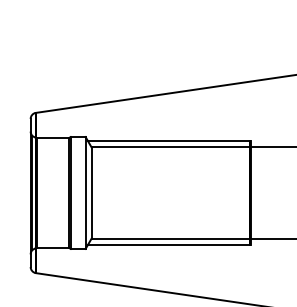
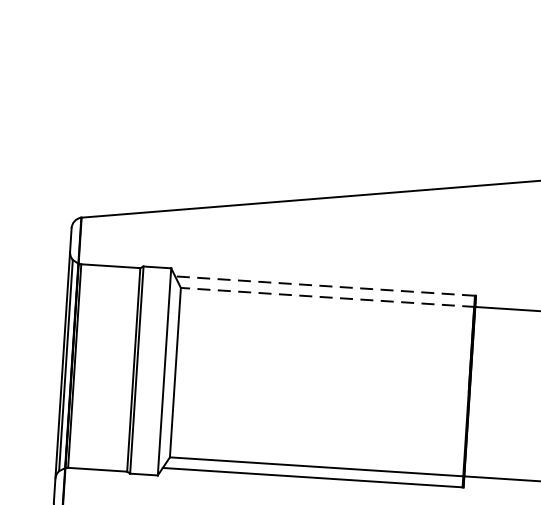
line: (168, 141) -> (324, 286), solid -> dashed
line: (170, 147) -> (327, 297), solid -> dashed

